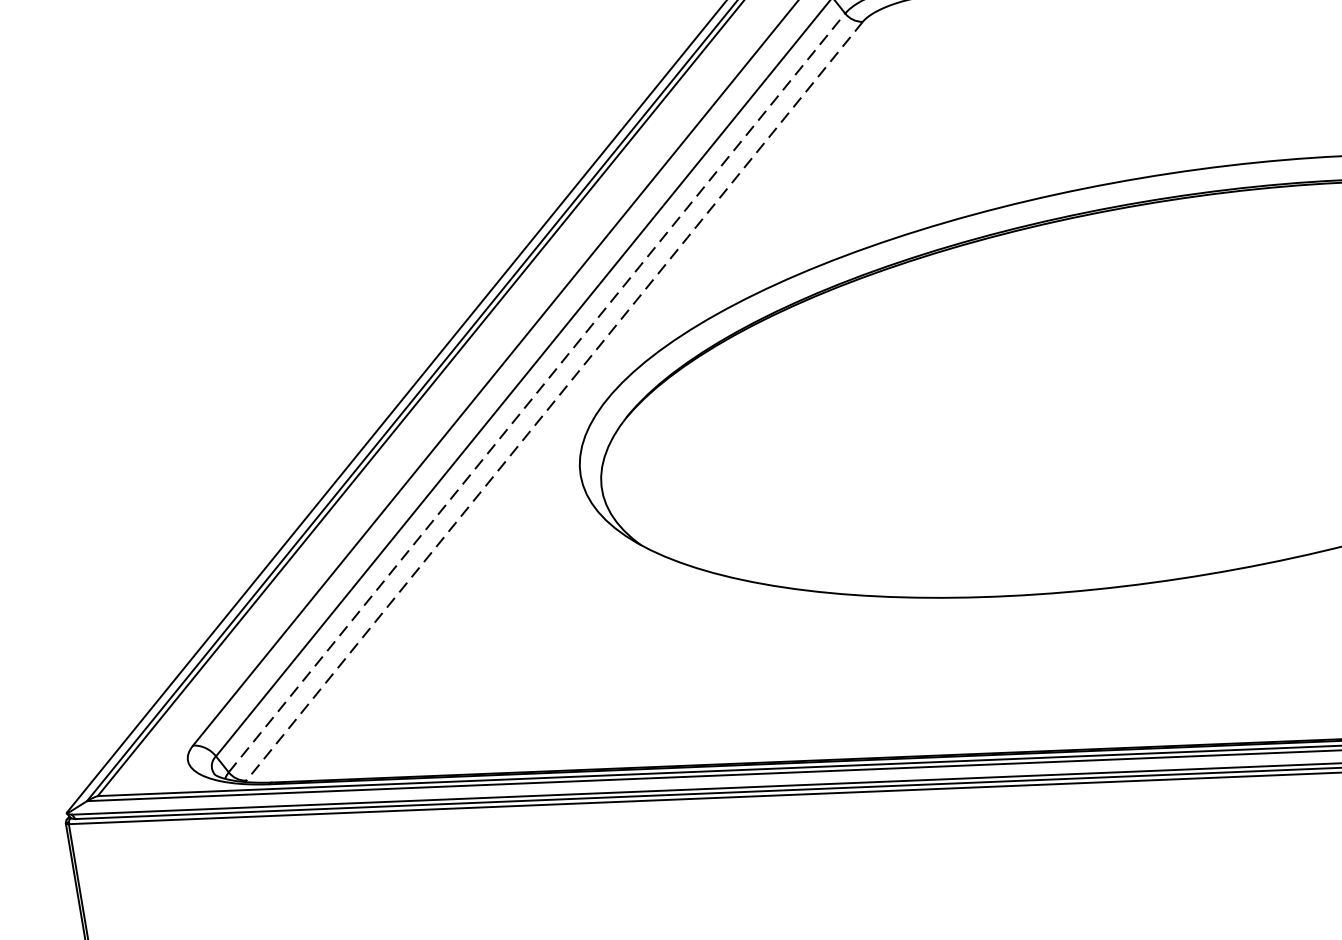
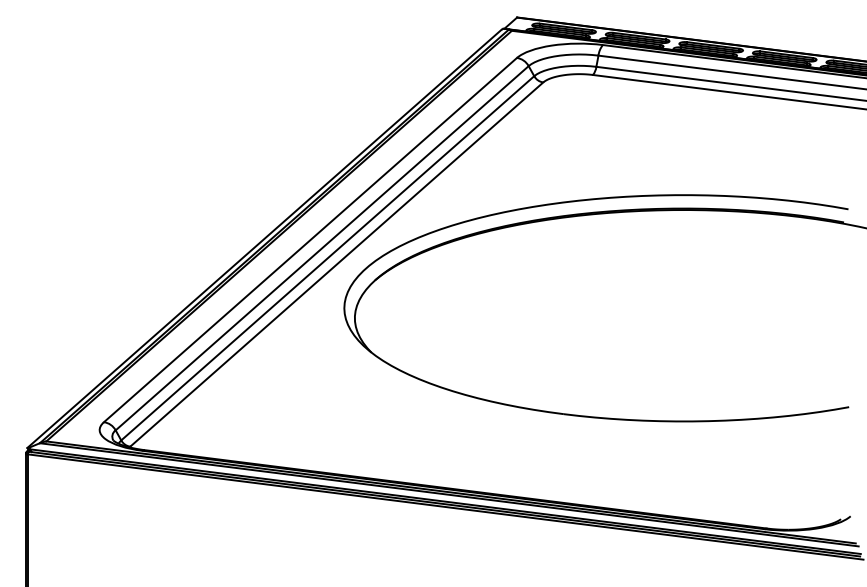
line: (538, 391) -> (328, 257), dashed -> solid
line: (554, 401) -> (336, 264), dashed -> solid

